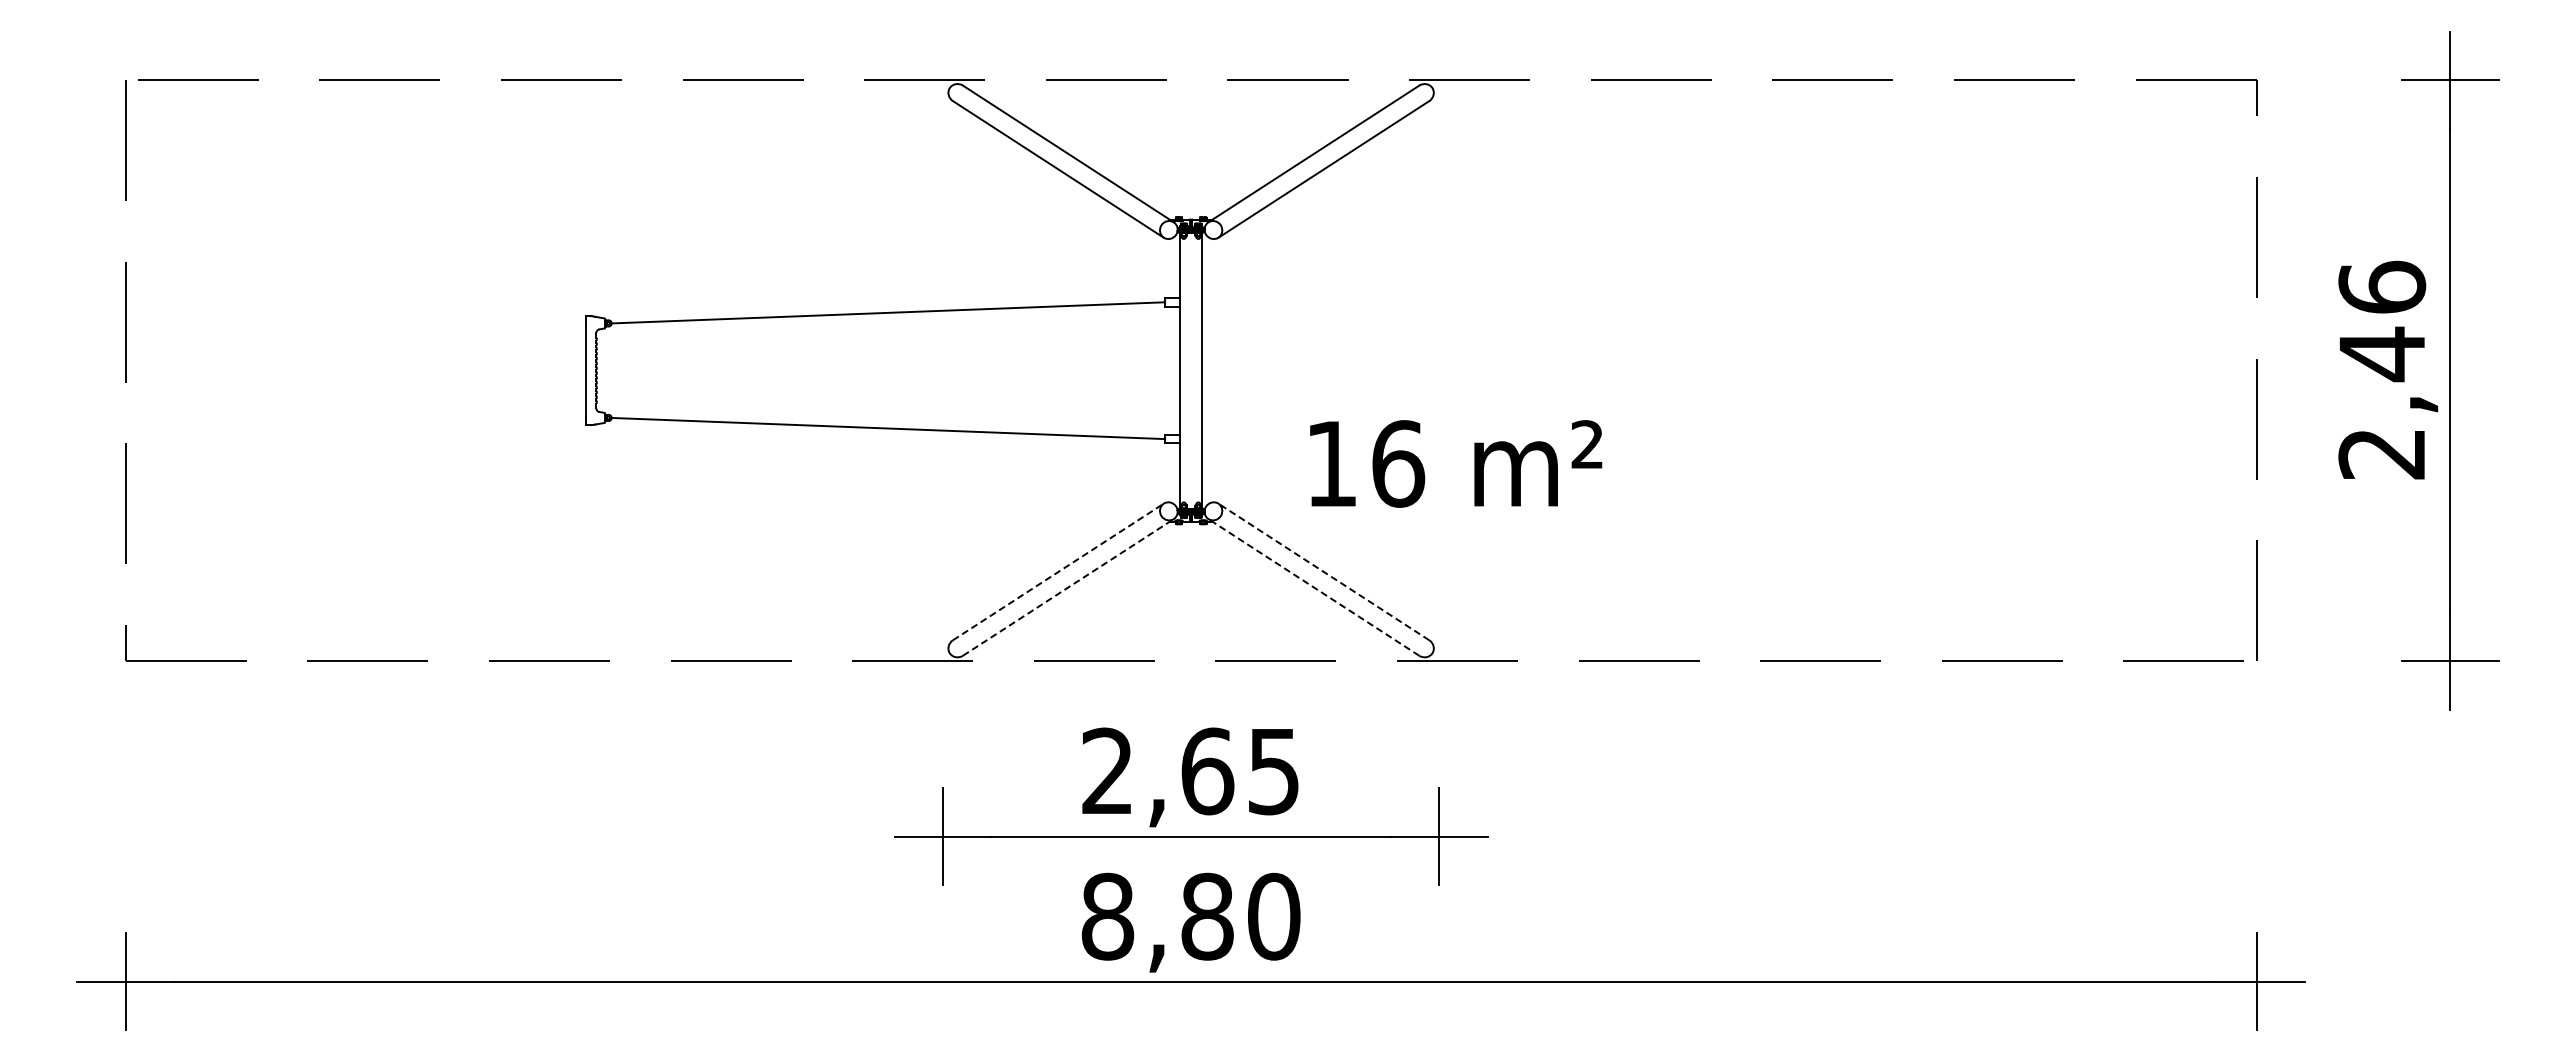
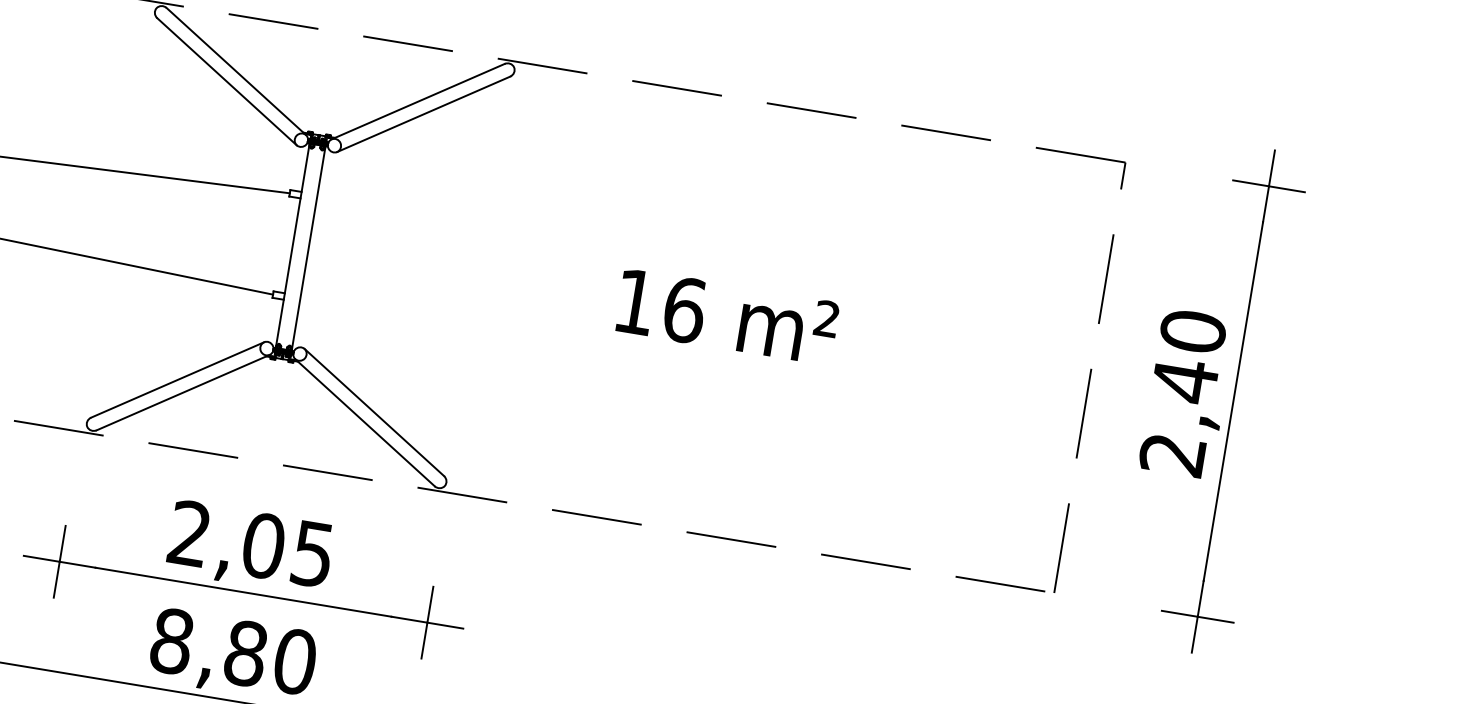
text: (2382, 286) -> (1193, 330), 2,46 -> 2,40
text: (1456, 463) -> (727, 316), moved
line: (1058, 572) -> (177, 380), dashed -> solid
line: (1323, 572) -> (373, 412), dashed -> solid
line: (1068, 587) -> (183, 392), dashed -> solid
line: (1313, 587) -> (364, 422), dashed -> solid
text: (1207, 771) -> (263, 546), 2,65 -> 2,05

